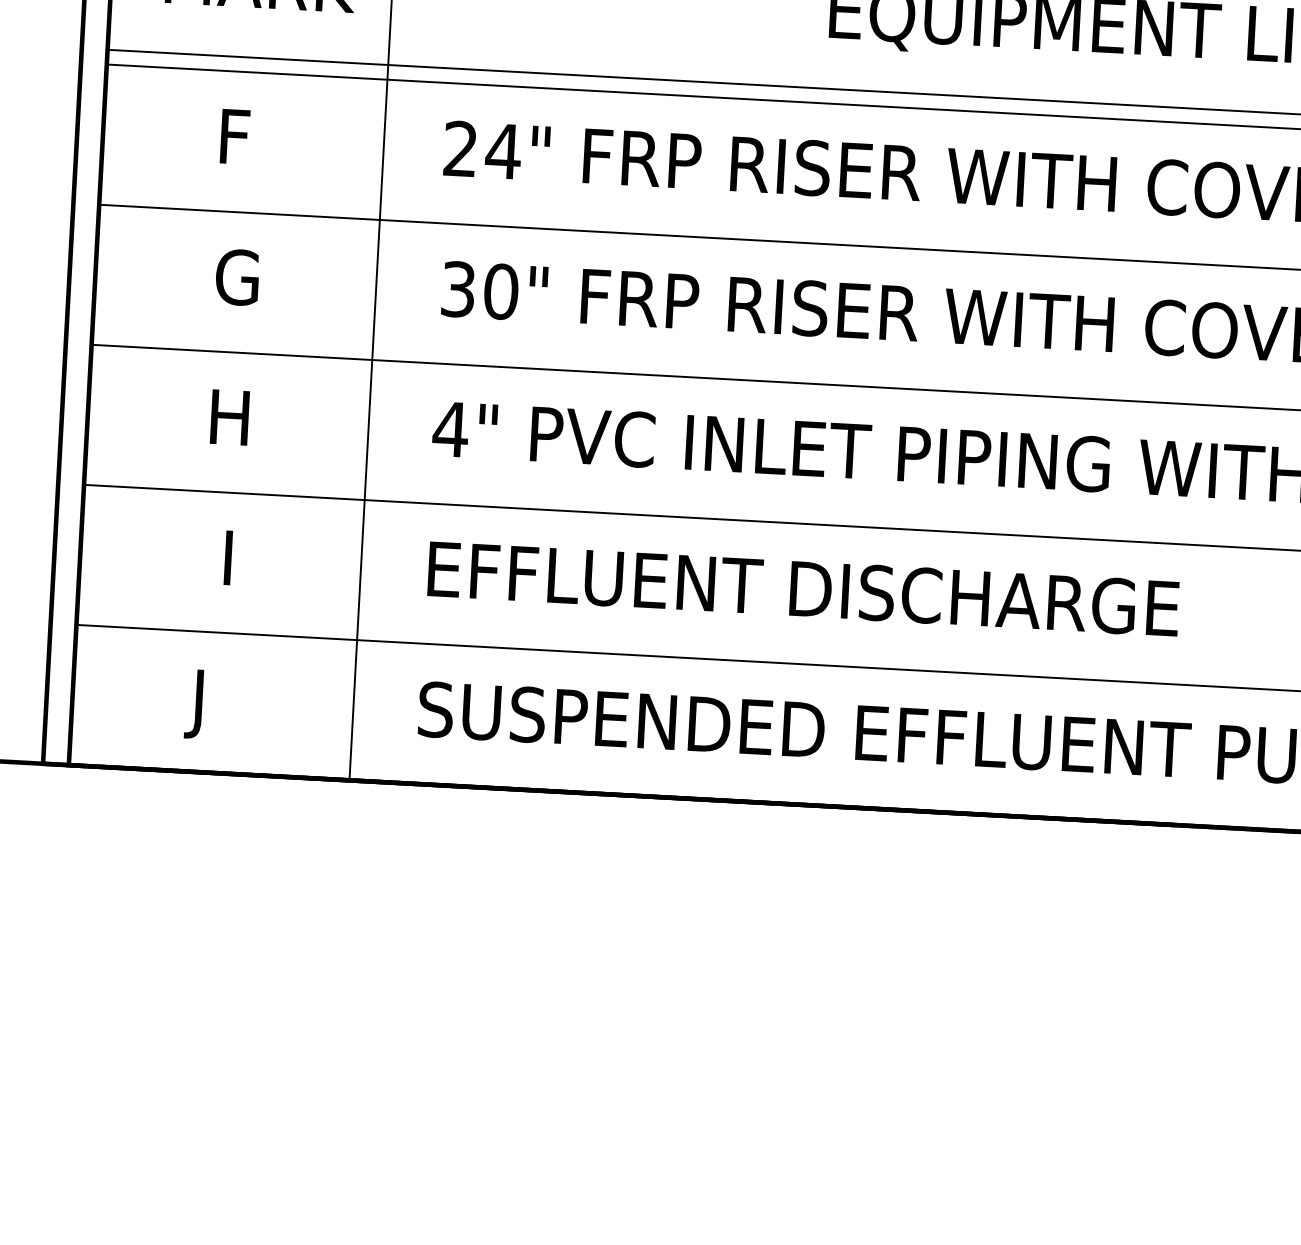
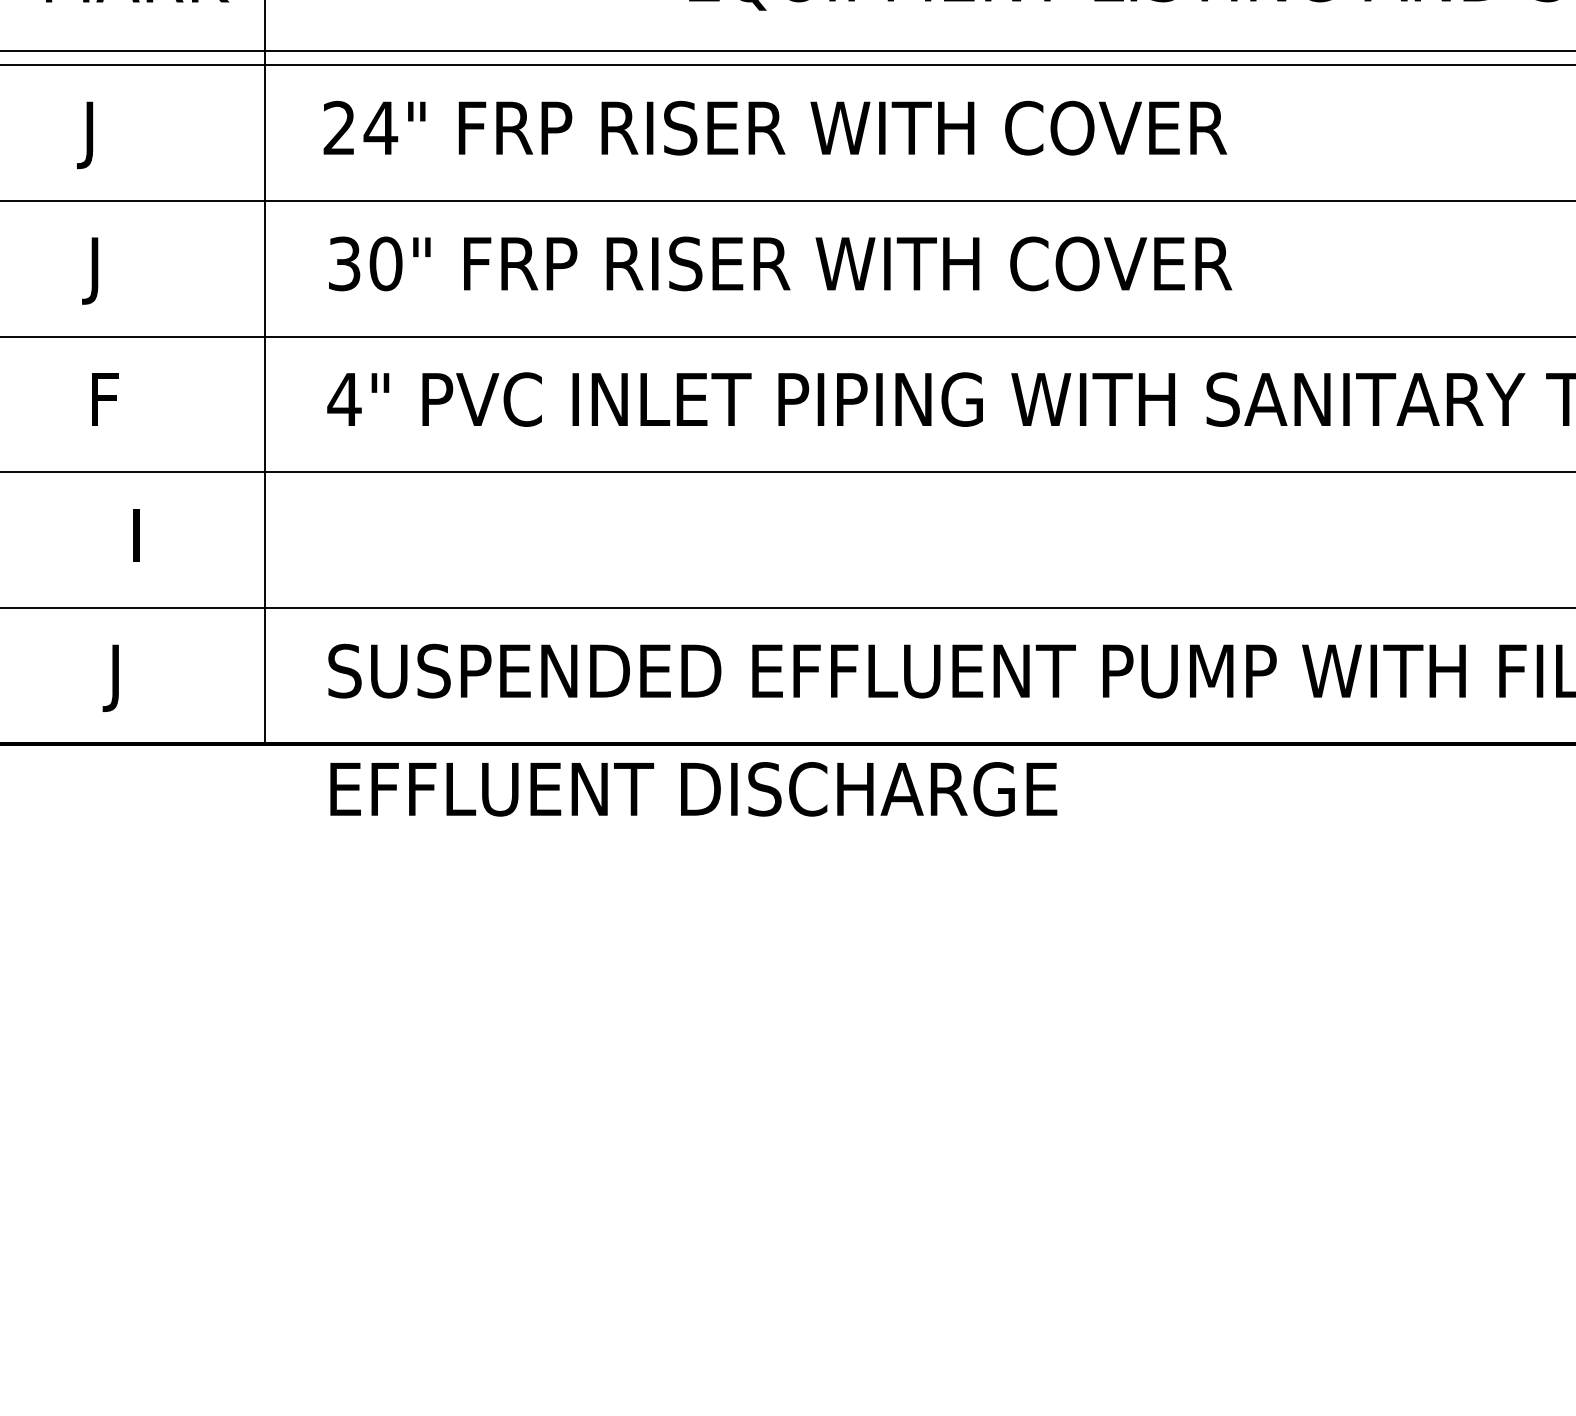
text: (218, 143) -> (105, 135), F -> J
text: (222, 283) -> (116, 270), G -> J
text: (219, 416) -> (120, 399), H -> F
text: (803, 589) -> (693, 789), moved

